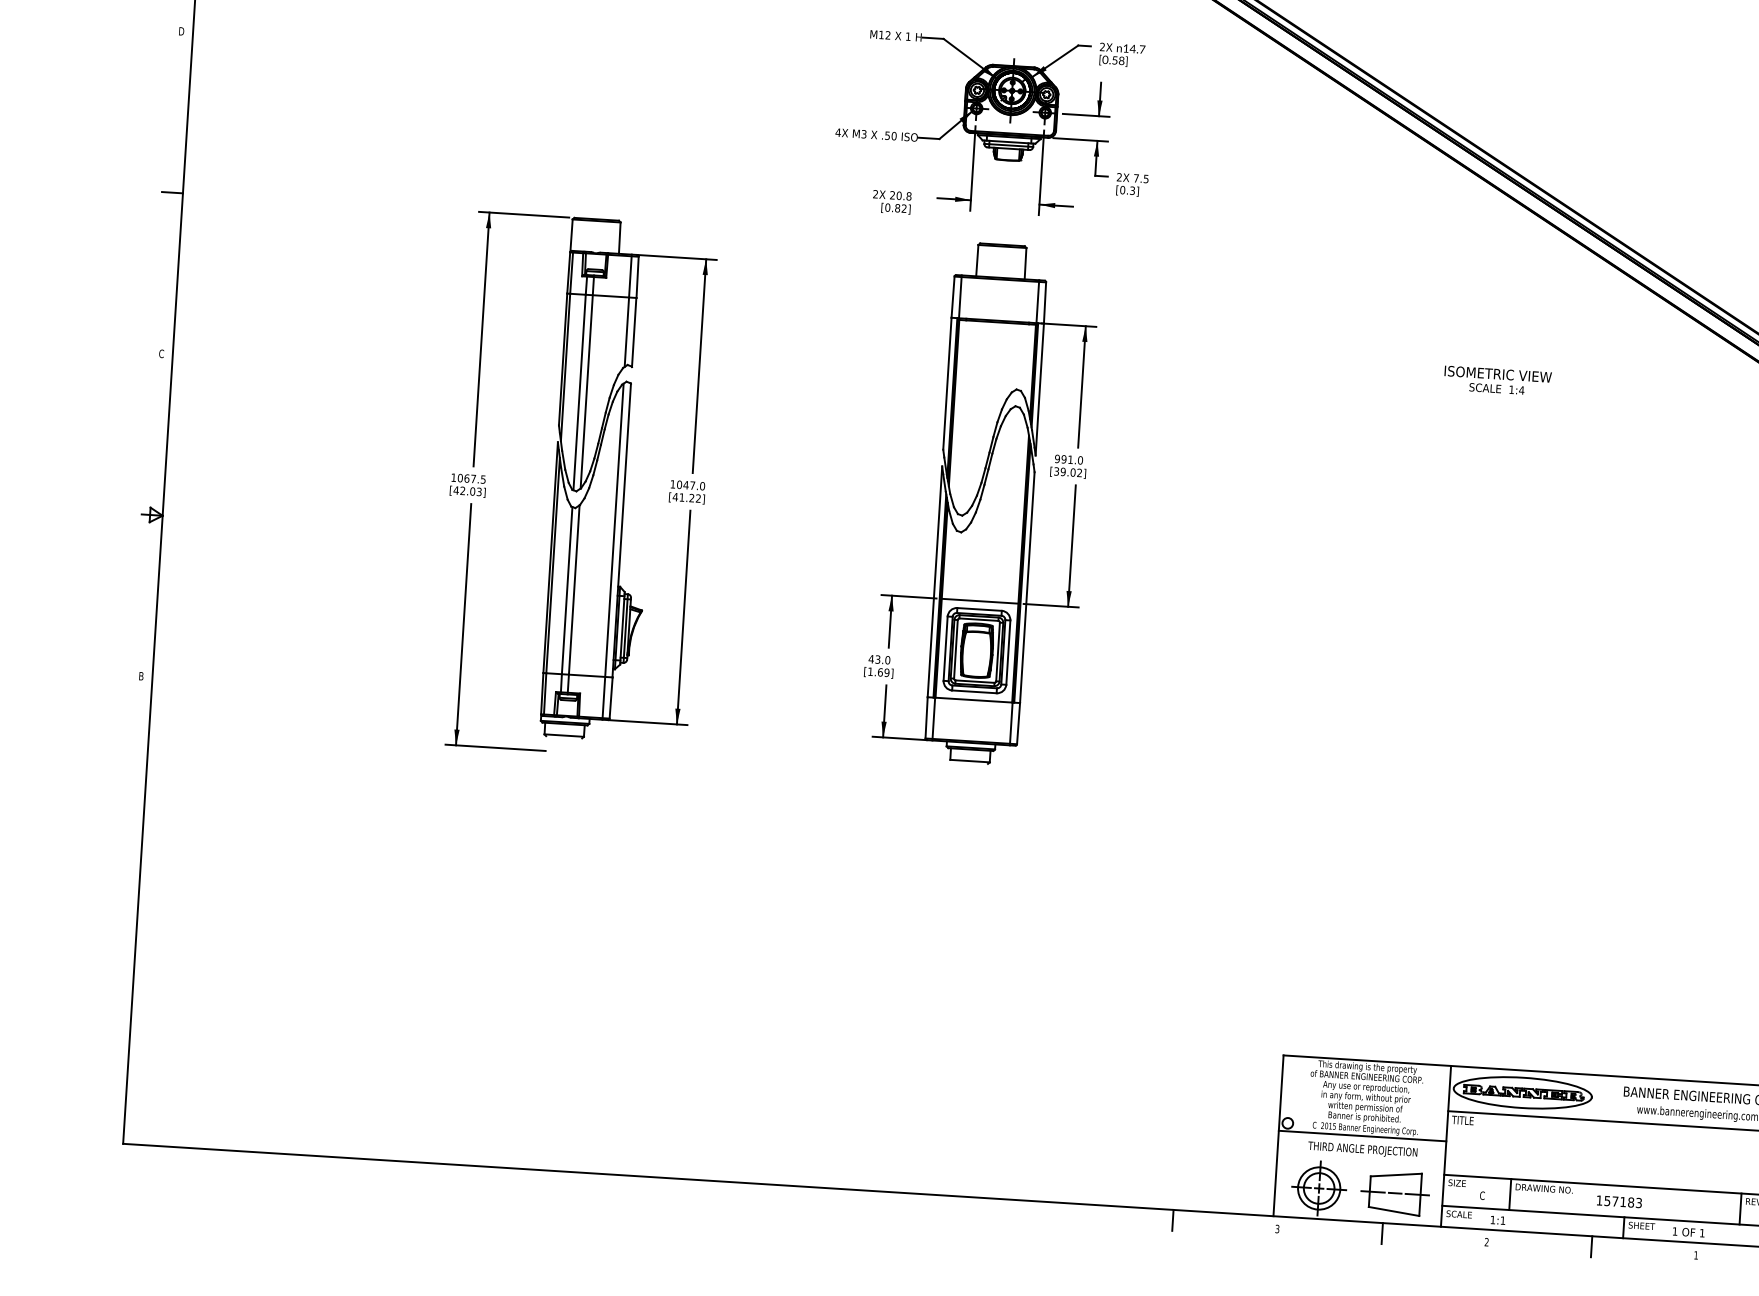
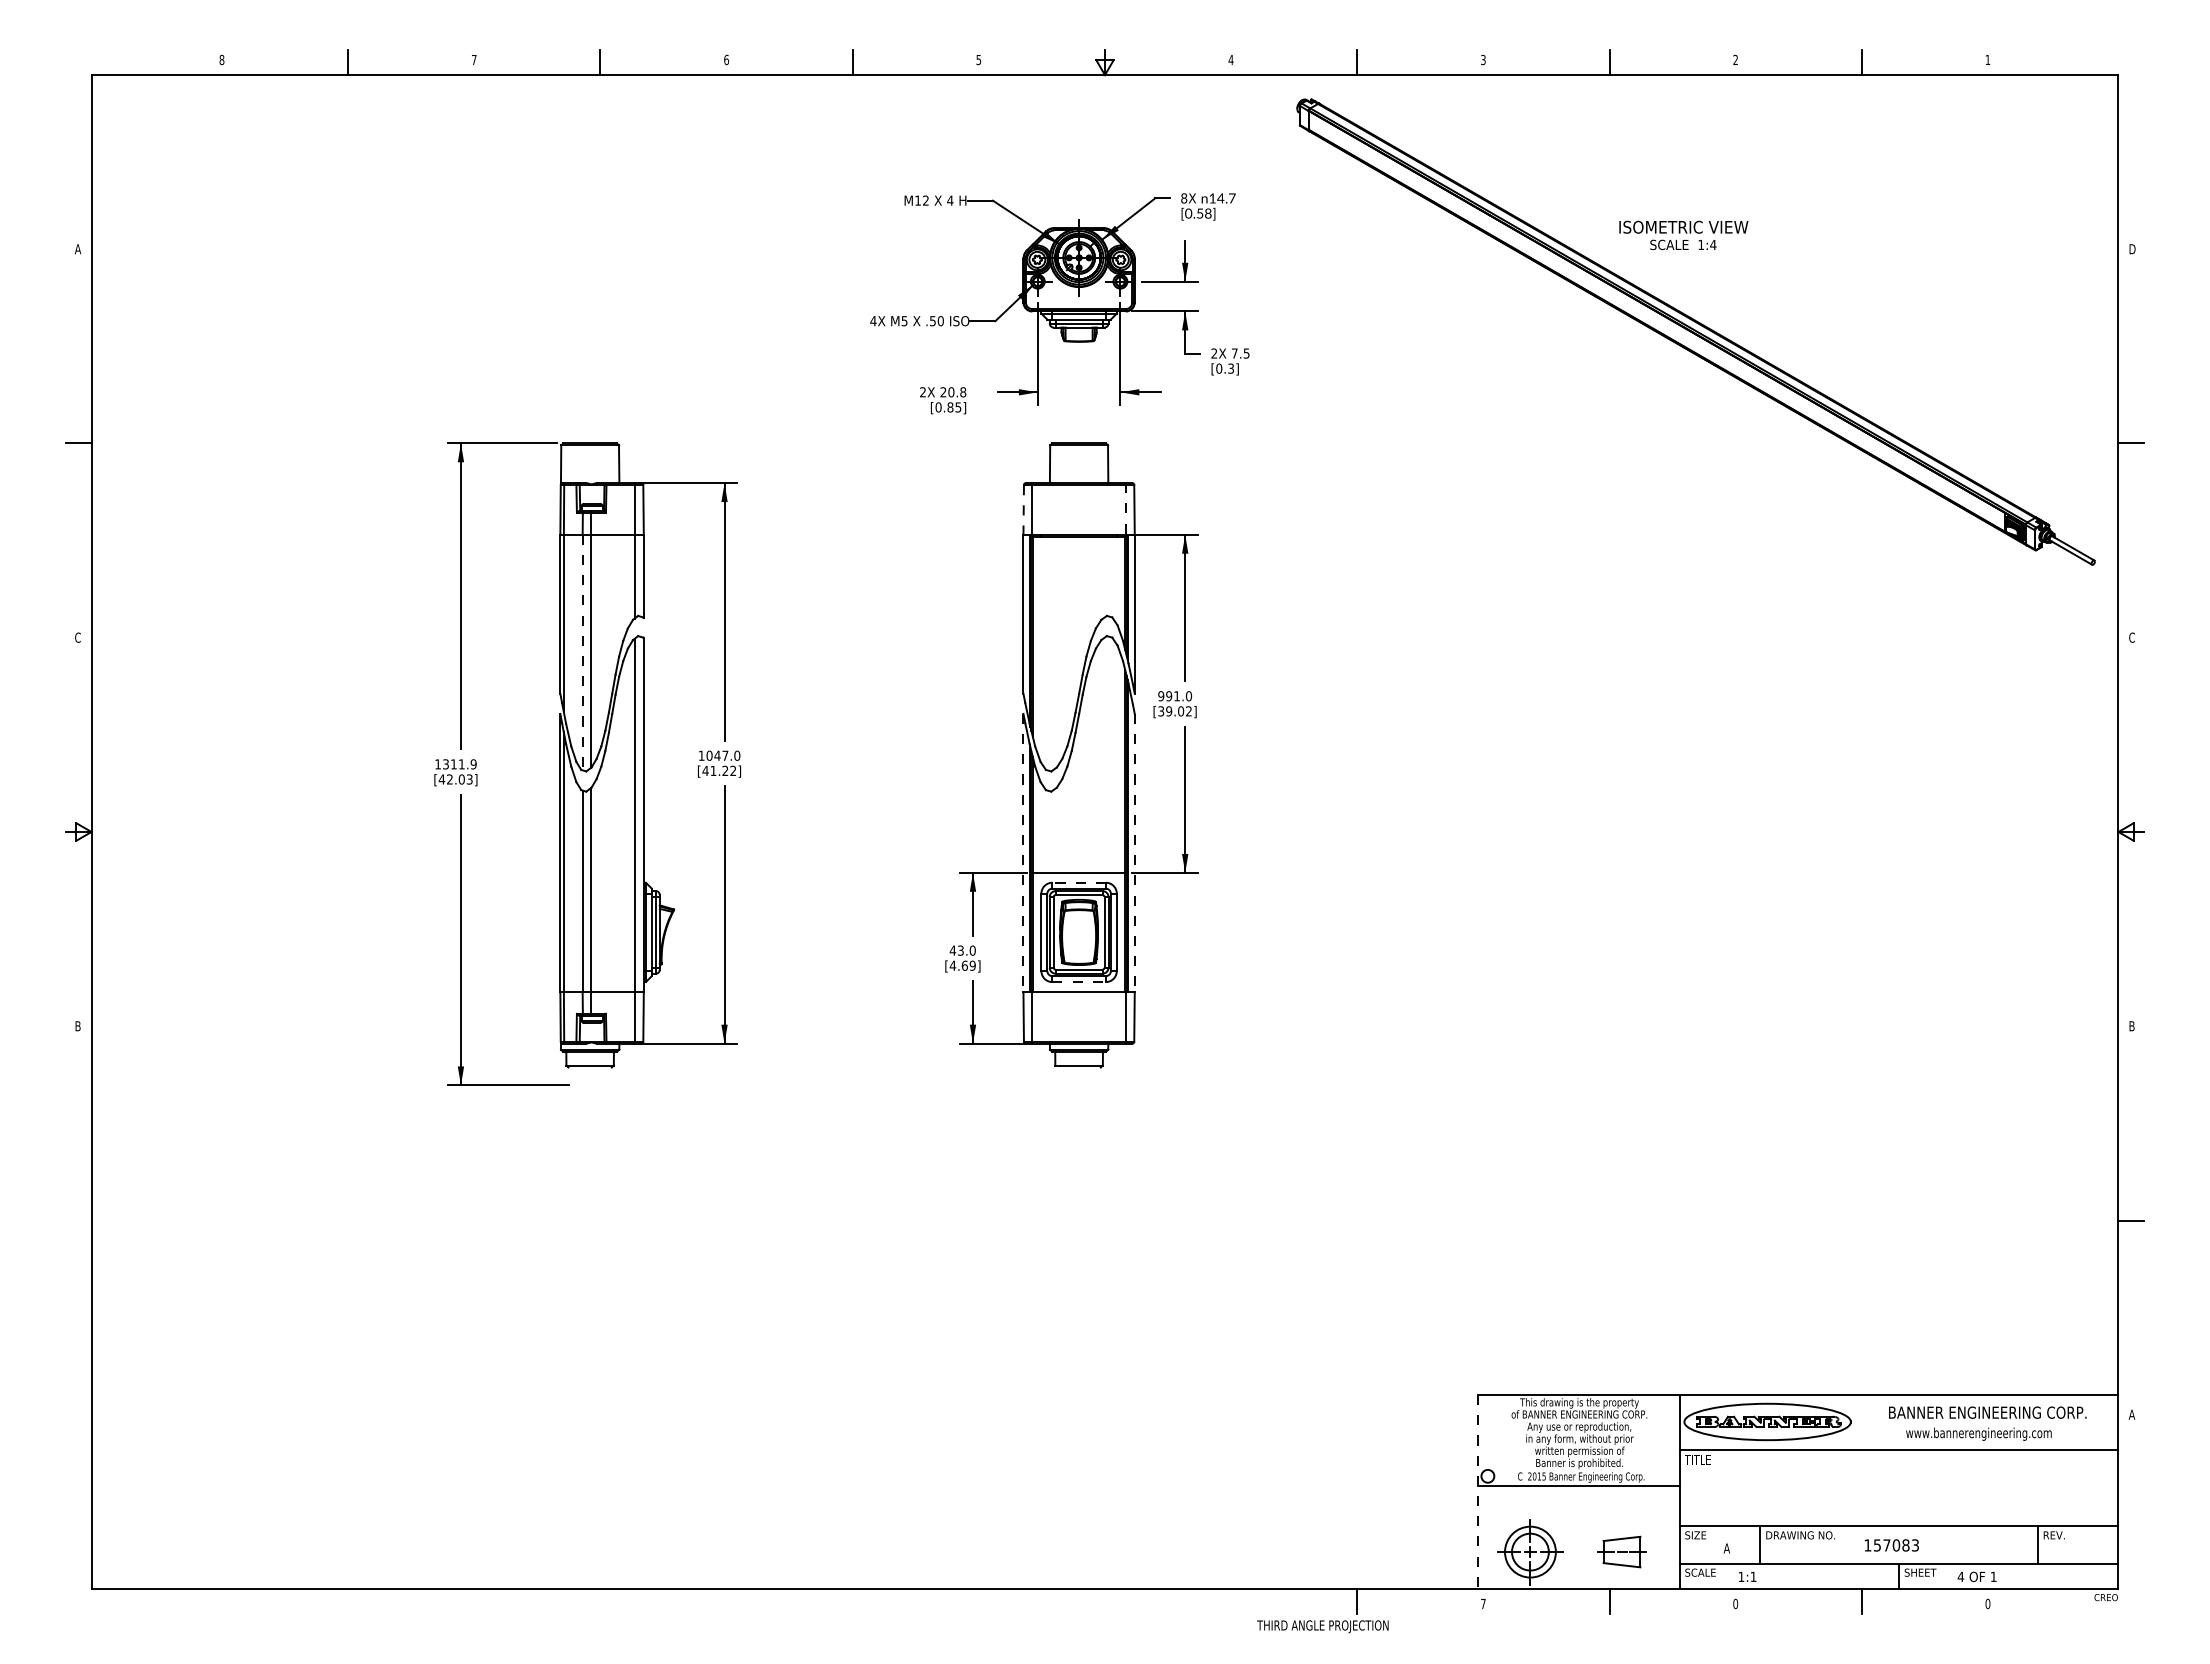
text: (181, 31) -> (77, 249), D -> A
text: (908, 36) -> (950, 200), 1 -> 4
text: (1102, 47) -> (1184, 198), 2X -> 8X
text: (864, 133) -> (904, 320), M3 -> M5
text: (904, 208) -> (958, 407), [0.82] -> [0.85]
line: (952, 296) -> (1023, 509), solid -> dashed
line: (1037, 301) -> (1125, 508), solid -> dashed
text: (1497, 381) -> (1683, 235), moved
line: (579, 392) -> (582, 652), solid -> dashed
text: (471, 478) -> (459, 764), 1067.5 -> 1311.9
line: (934, 582) -> (1023, 853), solid -> dashed
line: (1027, 588) -> (1134, 853), solid -> dashed
line: (979, 609) -> (1079, 882), solid -> dashed
text: (870, 671) -> (952, 965), [1.69] -> [4.69]
line: (974, 692) -> (1079, 982), solid -> dashed
line: (1278, 1135) -> (1477, 1491), solid -> dashed
text: (1362, 1149) -> (1322, 1626), moved
part: (1394, 1192) -> (1621, 1551), size x0.6
text: (1482, 1195) -> (1726, 1548), C -> A
text: (1623, 1202) -> (1896, 1545), 157183 -> 157083
text: (1277, 1228) -> (1483, 1603), 3 -> 7
text: (1674, 1231) -> (1960, 1576), 1 -> 4
text: (1486, 1242) -> (1735, 1604), 2 -> 0
text: (1695, 1254) -> (1987, 1603), 1 -> 0

